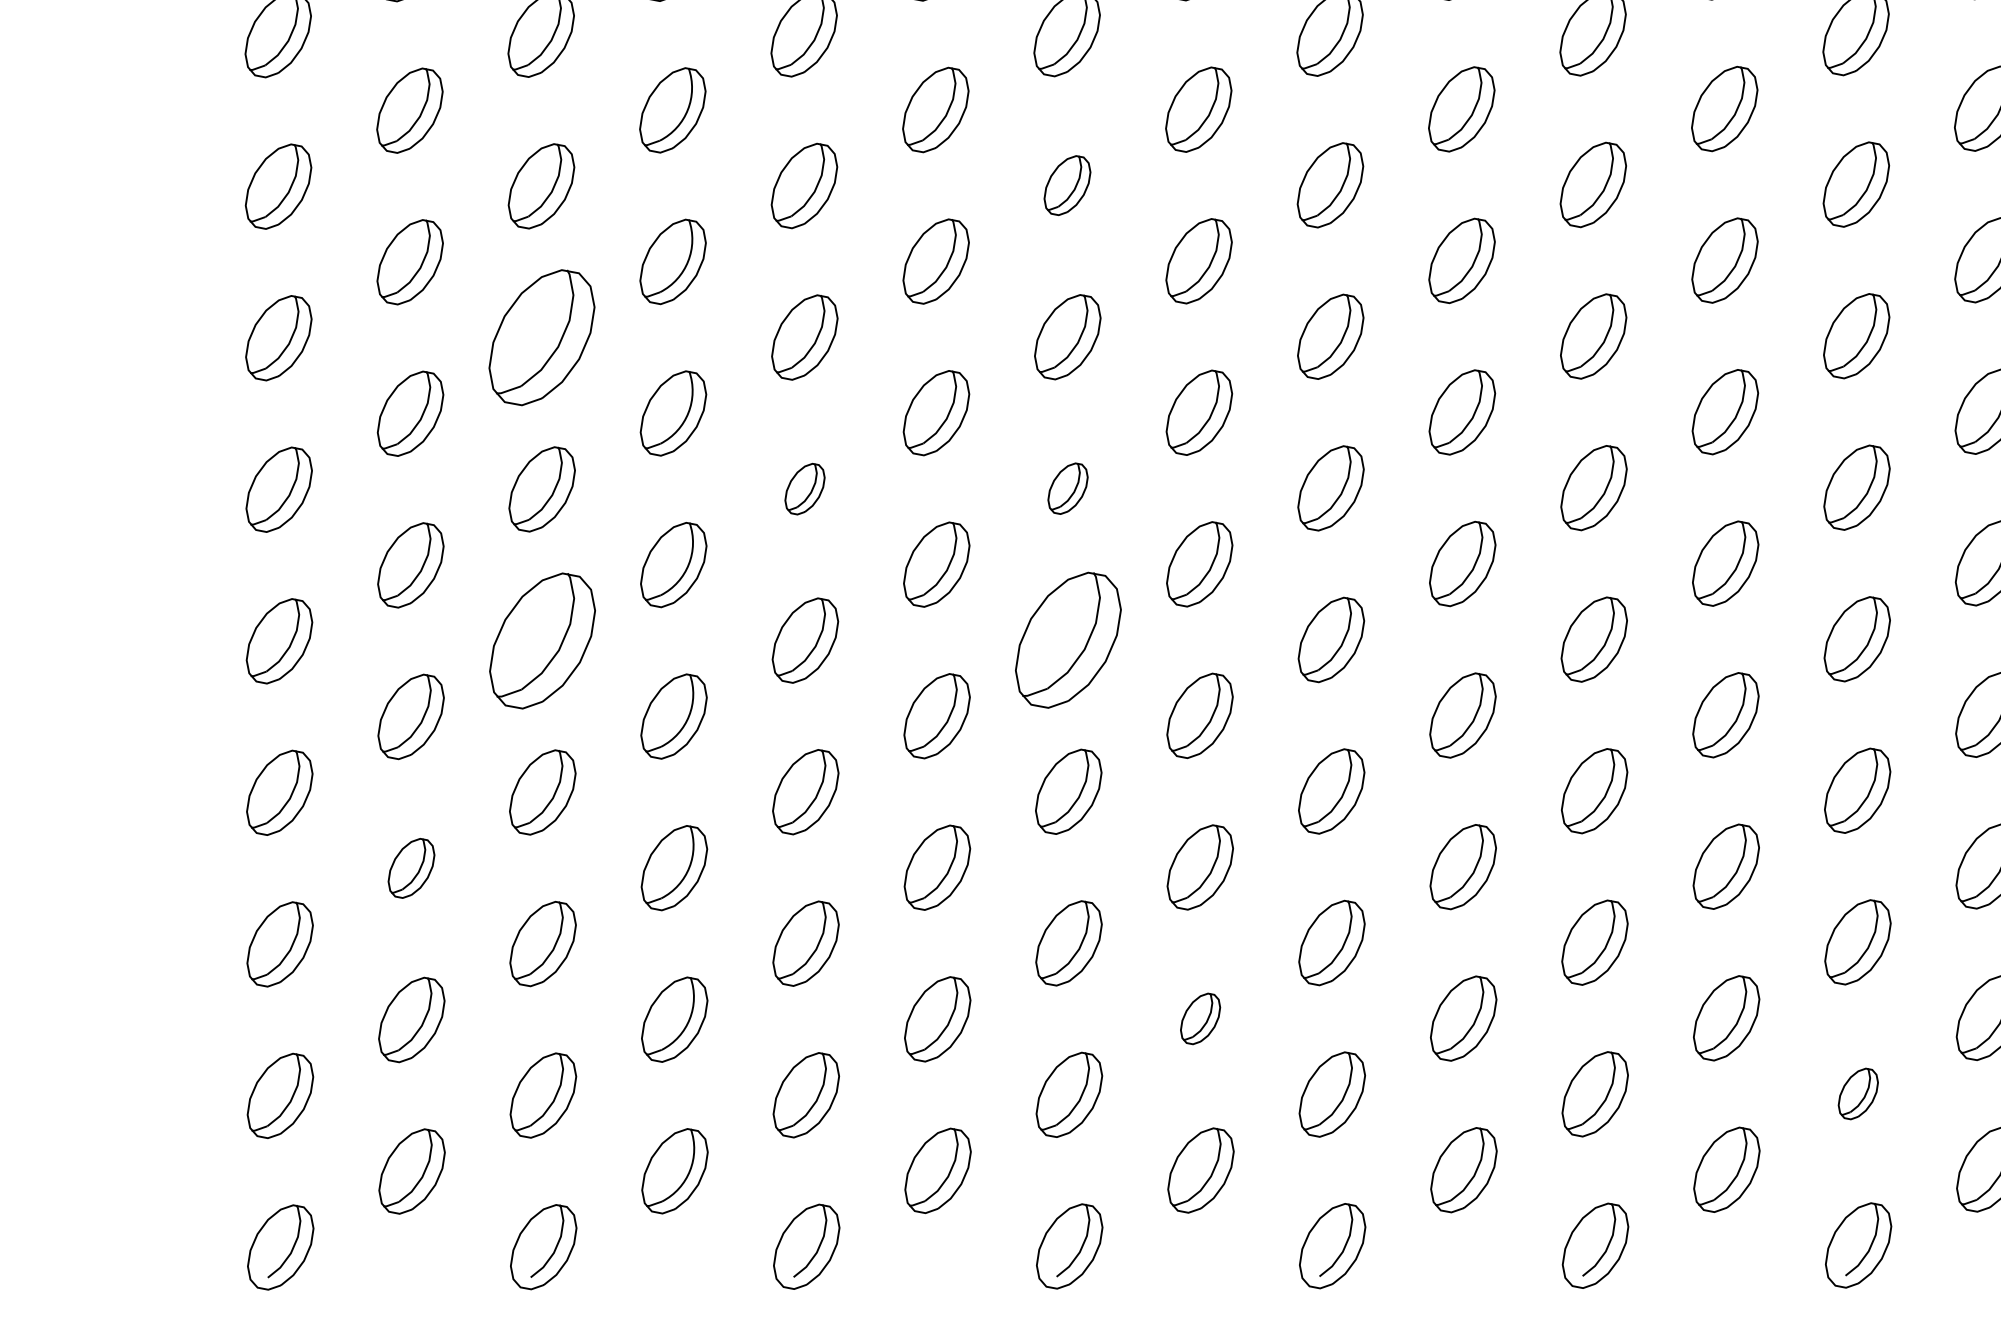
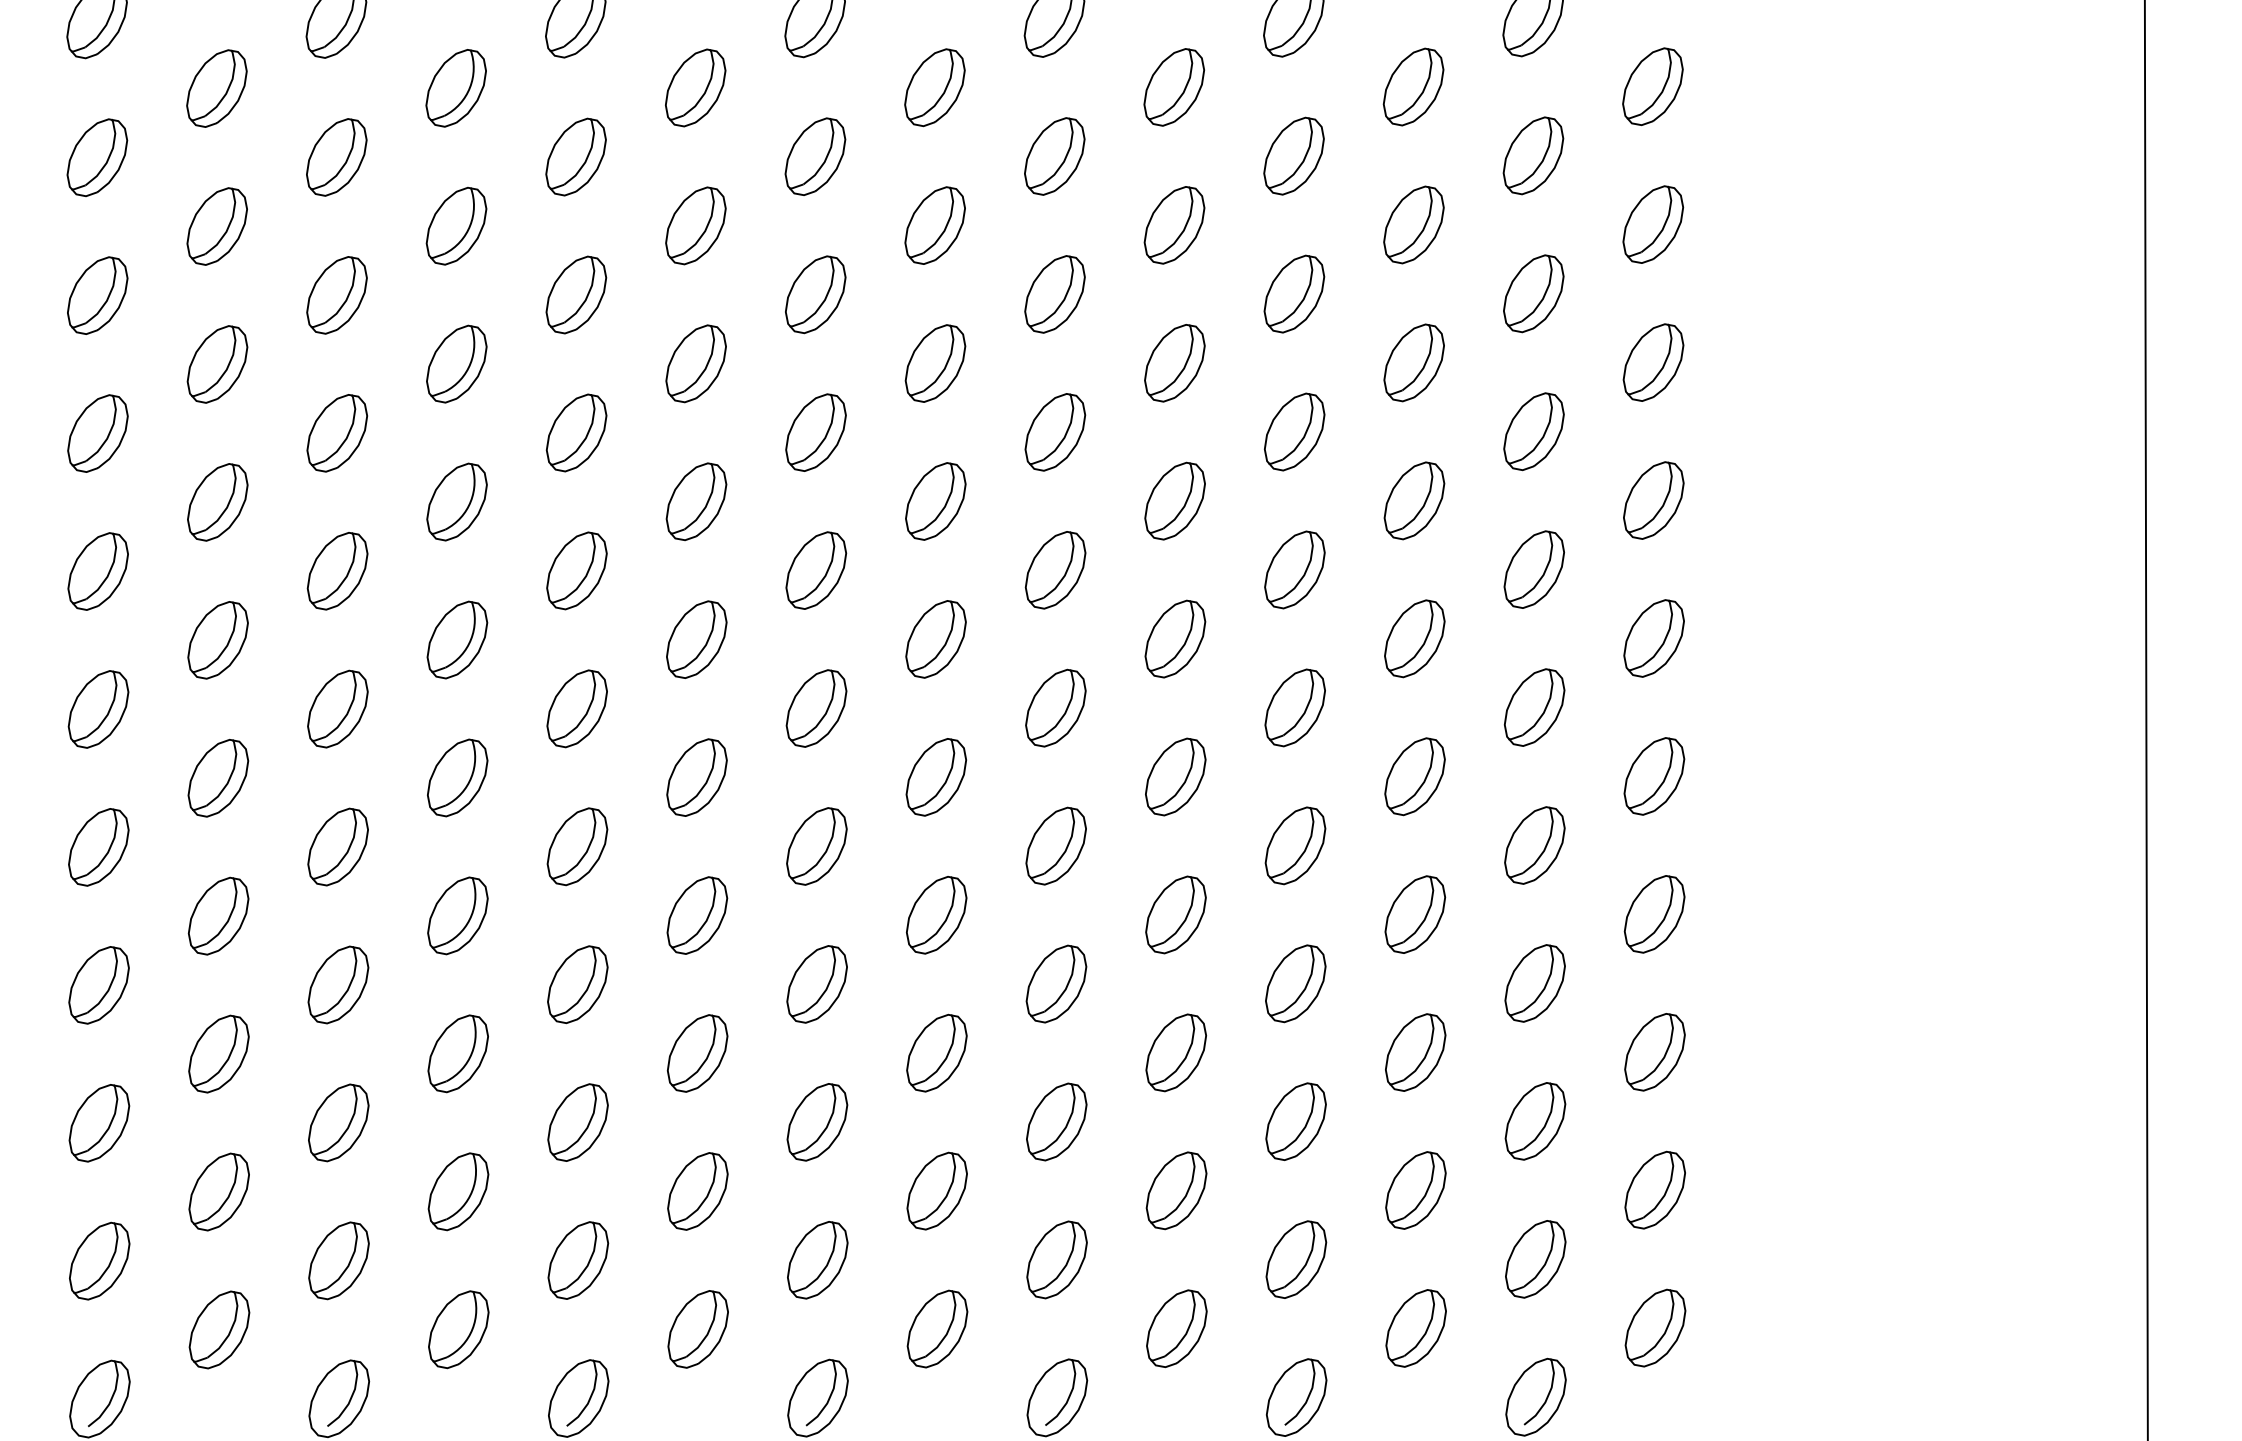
part: (1066, 185) -> (815, 432), size x1.43
part: (541, 338) -> (337, 571), size x0.62
part: (804, 488) -> (576, 708), size x1.67
part: (1068, 488) -> (816, 708), size x1.67
part: (541, 640) -> (337, 846), size x0.62
part: (1068, 640) -> (816, 846), size x0.62
part: (410, 867) -> (218, 1053), size x1.43
part: (1199, 1018) -> (936, 1190), size x1.67
part: (1857, 1094) -> (1535, 1259), size x1.67

